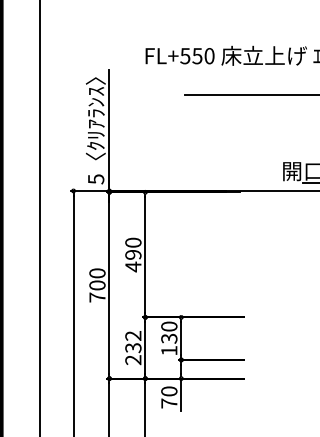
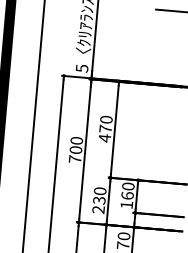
text: (133, 254) -> (105, 128), 490 -> 470
text: (133, 335) -> (100, 190), 232 -> 230
text: (169, 338) -> (127, 195), 130 -> 160

